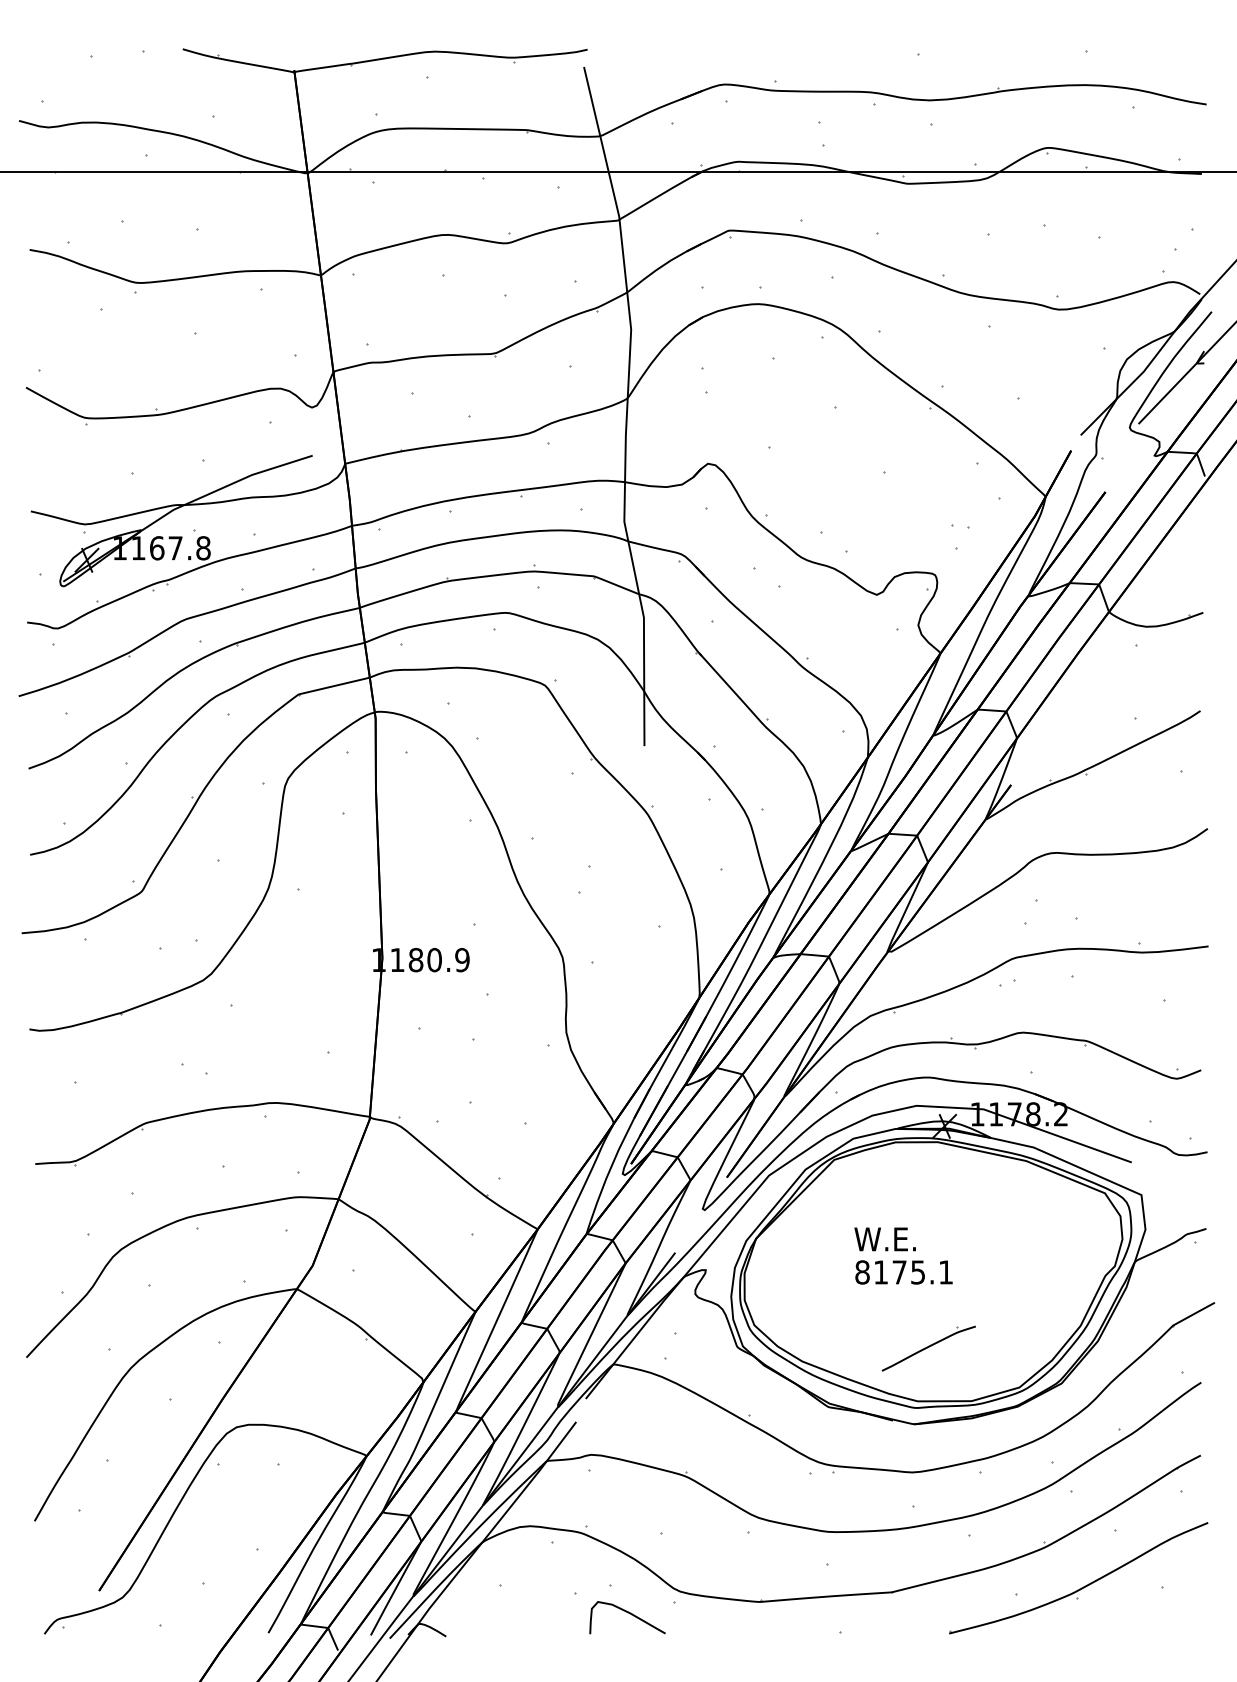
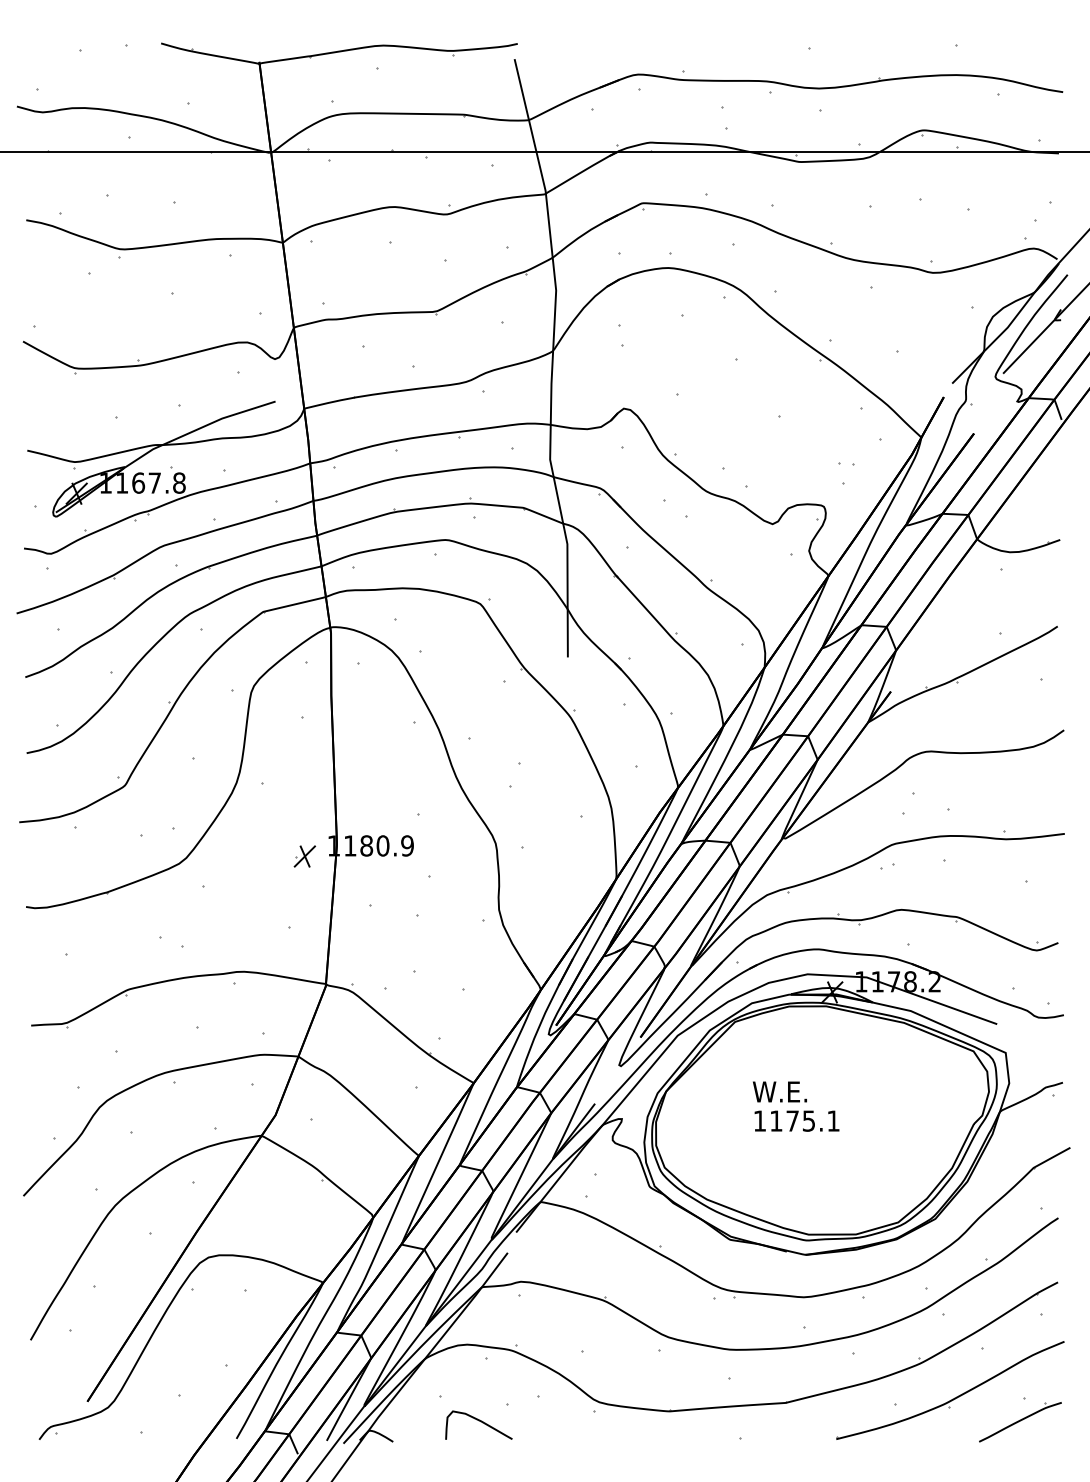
part: (345, 972) -> (304, 856), added
text: (861, 1271) -> (759, 1120), 8175.1 -> 1175.1
part: (928, 1348) -> (1020, 1422), moved
curve: (627, 1613) -> (478, 1421), moved

